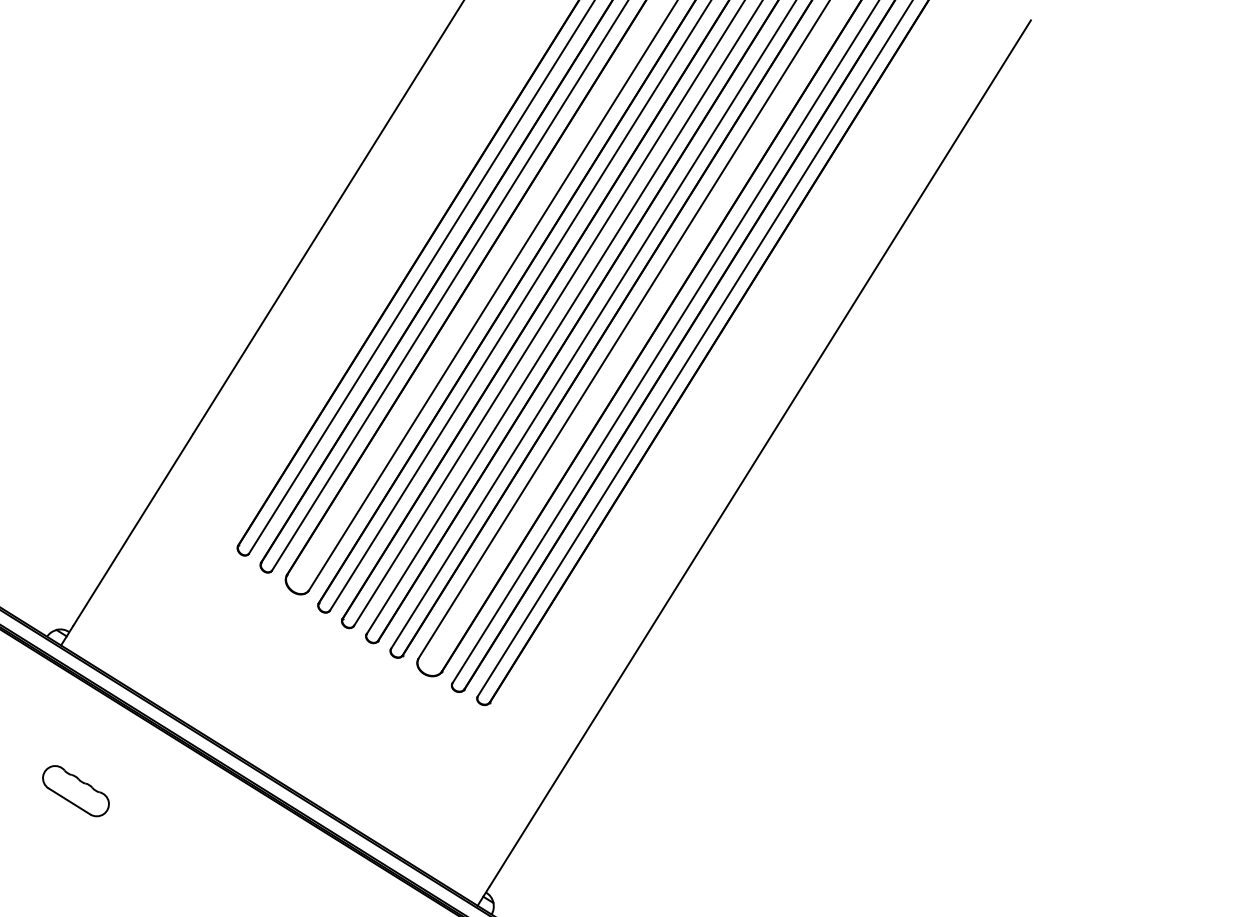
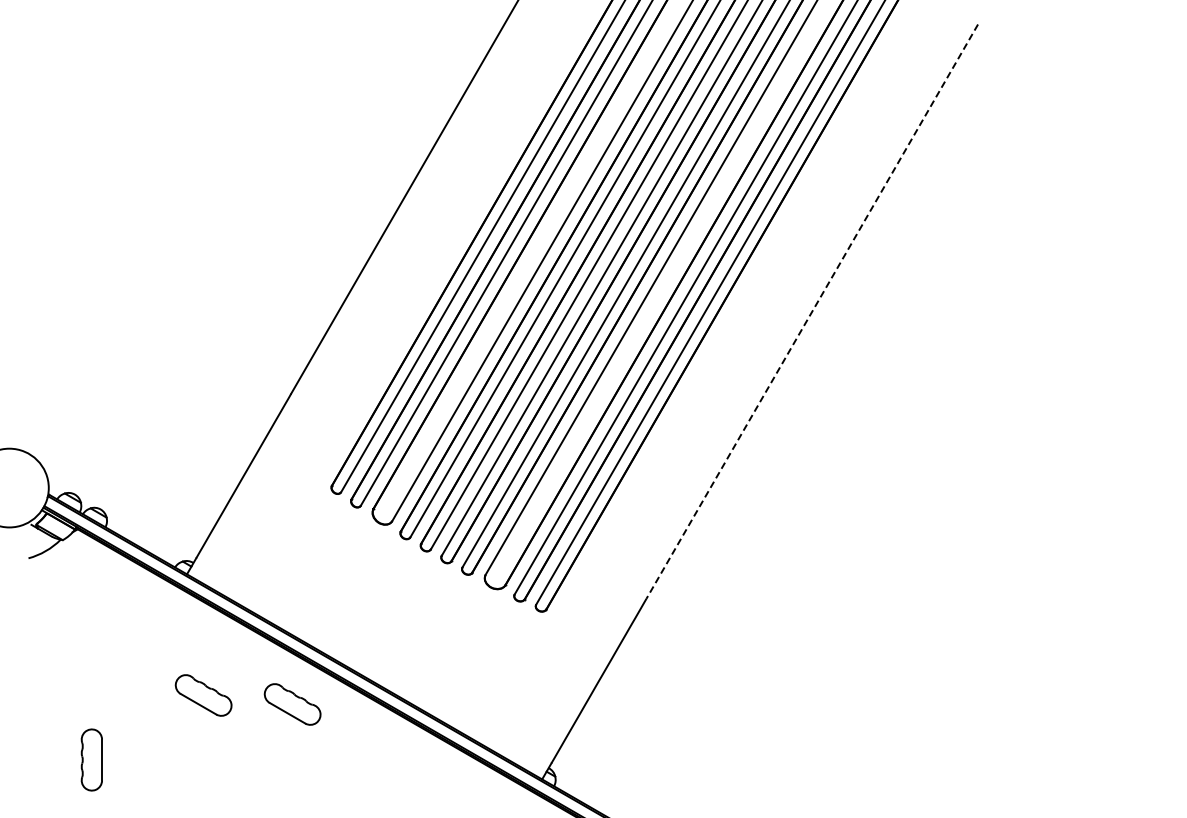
line: (820, 356) -> (812, 311), solid -> dashed
part: (181, 805) -> (292, 704), added

